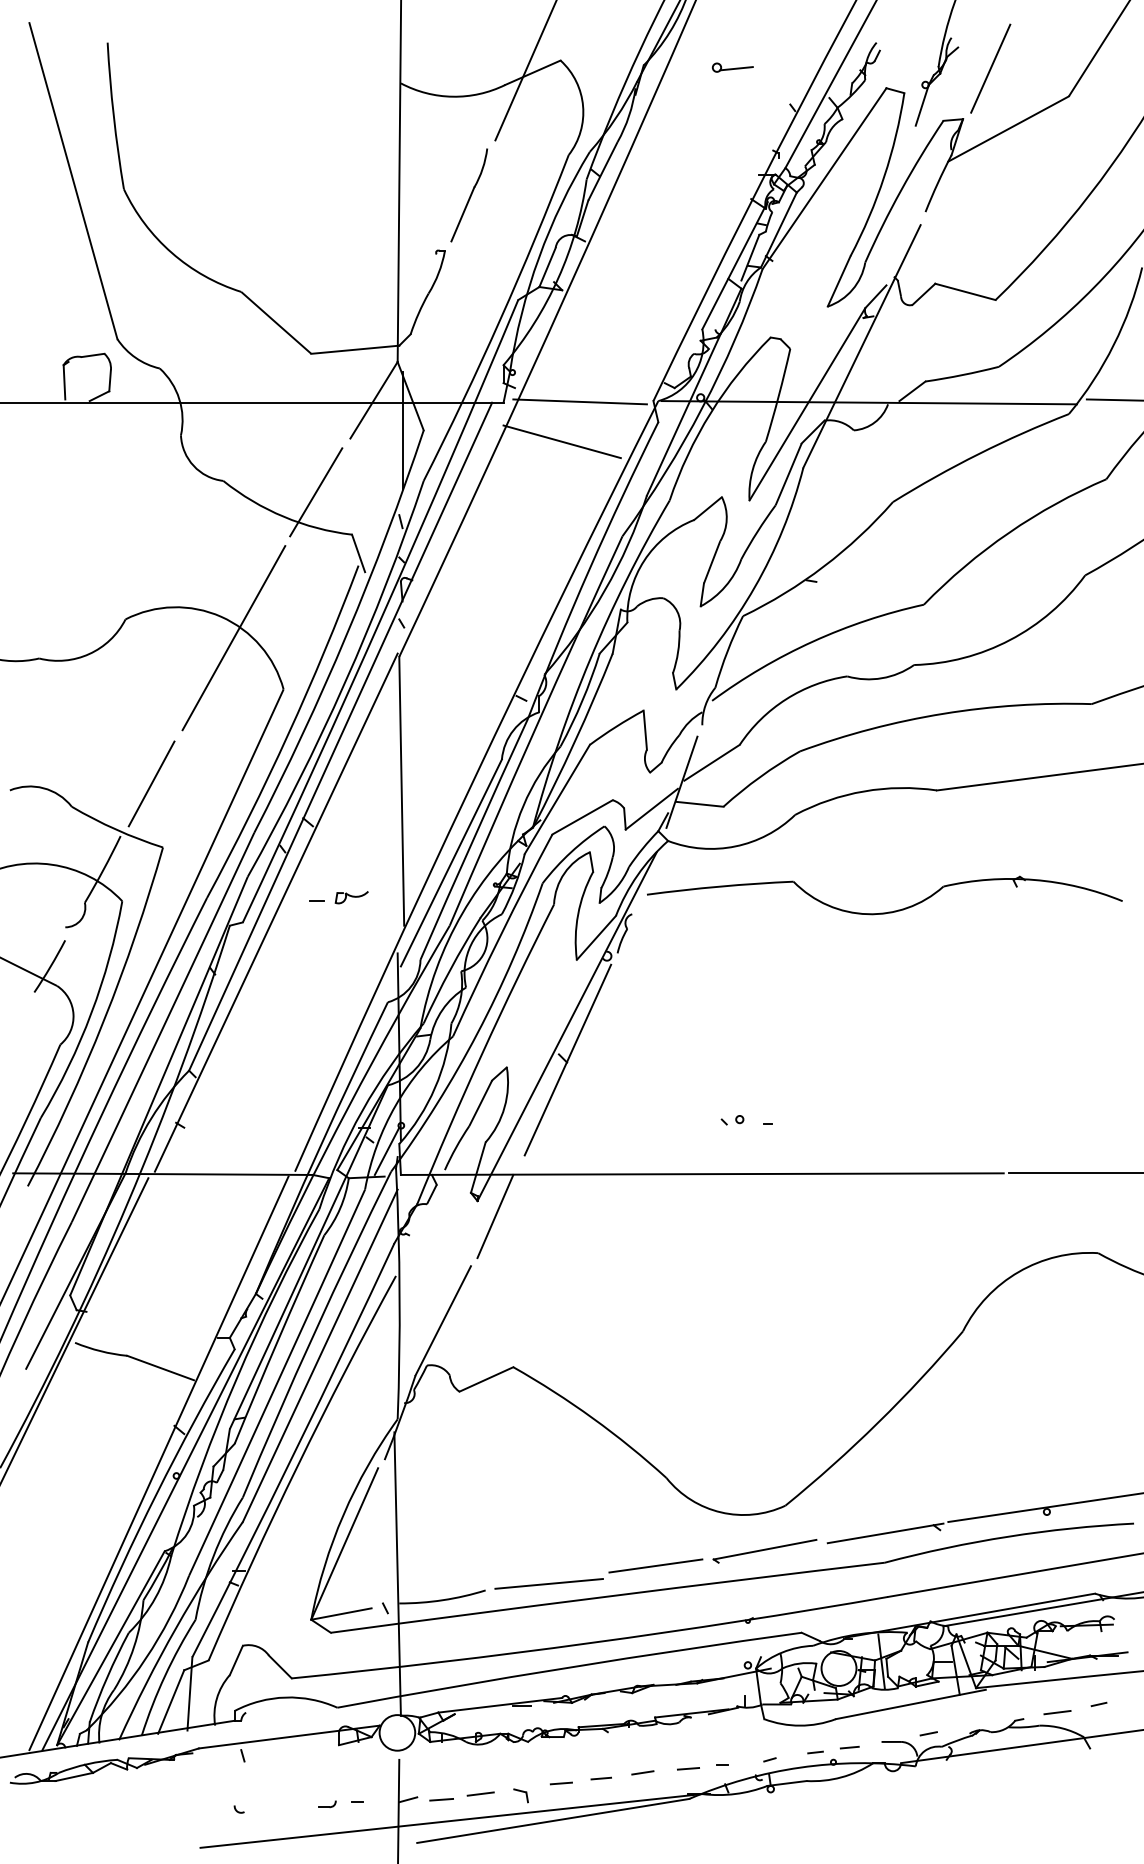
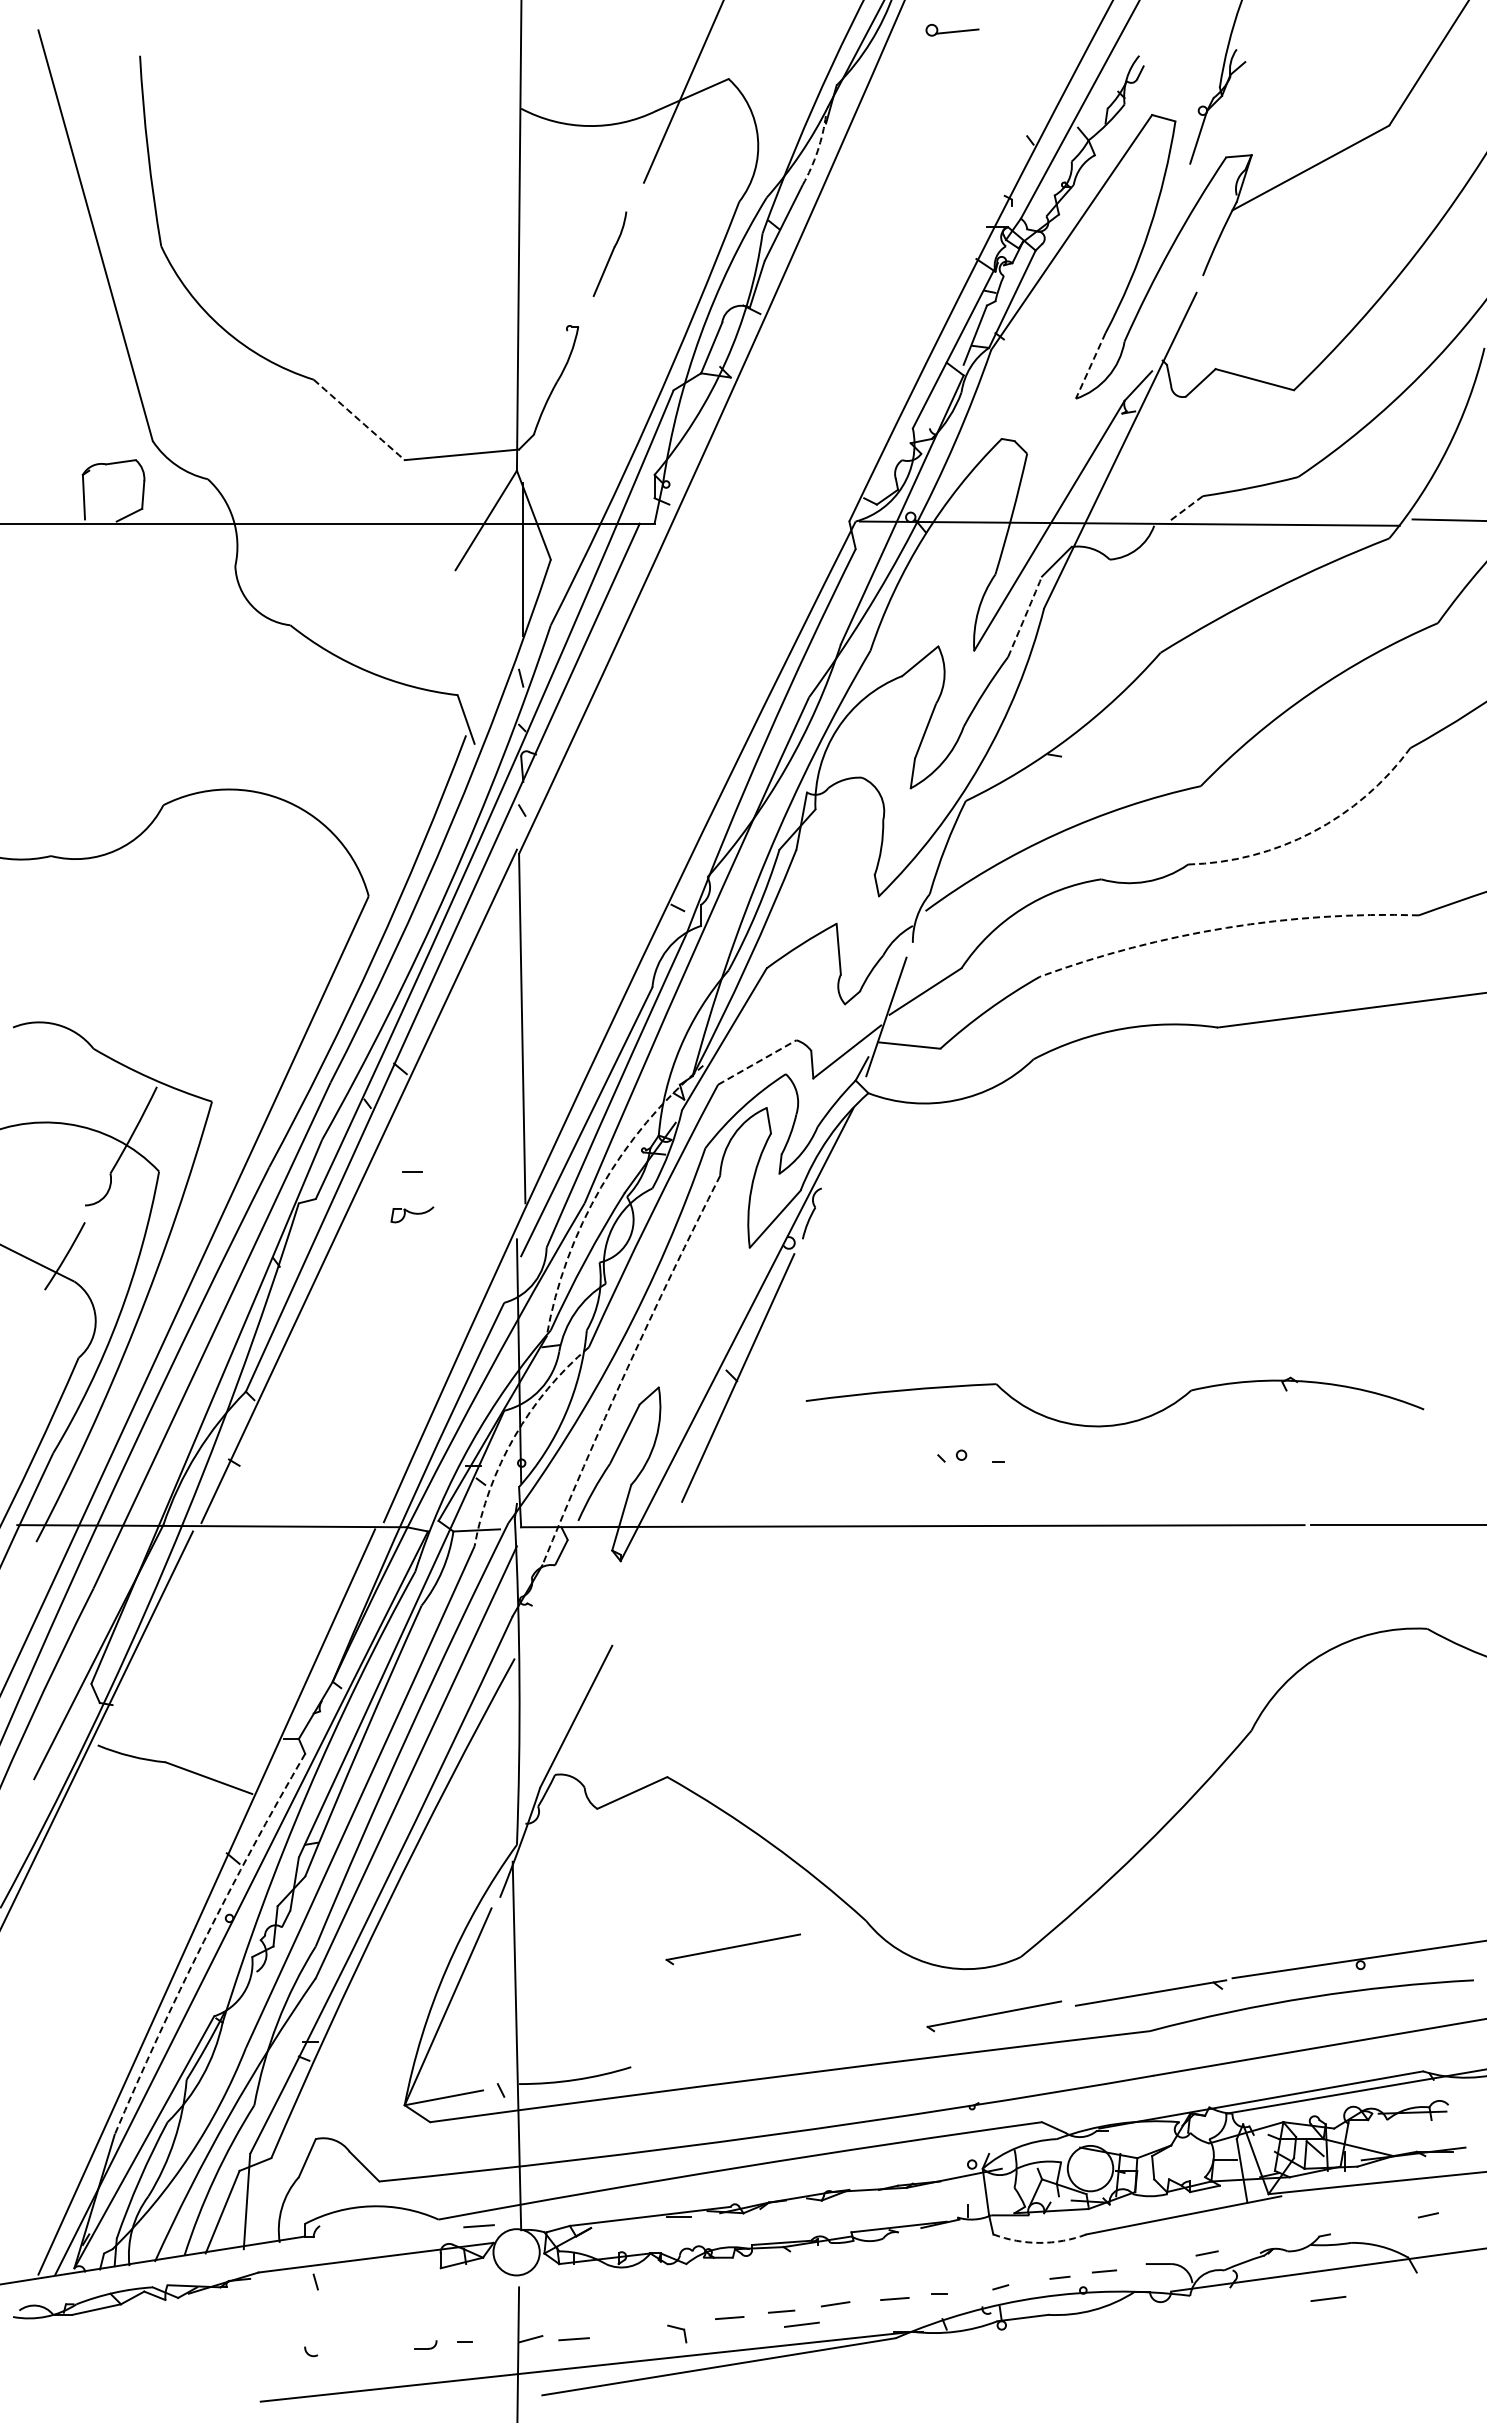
part: (732, 67) -> (952, 30), moved
line: (990, 68) -> (1287, 89), removed
arc: (628, 116) -> (817, 151), solid -> dashed
part: (468, 194) -> (609, 253), size x0.7
line: (839, 281) -> (1090, 366), solid -> dashed
arc: (276, 322) -> (359, 419), solid -> dashed
line: (912, 391) -> (1185, 509), solid -> dashed
line: (579, 401) -> (753, 522), removed
line: (561, 441) -> (730, 574), removed
arc: (788, 474) -> (1025, 616), solid -> dashed
line: (315, 491) -> (410, 639), removed
line: (233, 638) -> (303, 829), removed
arc: (1009, 640) -> (1312, 832), solid -> dashed
arc: (943, 713) -> (1226, 927), solid -> dashed
line: (151, 784) -> (196, 1019), removed
line: (582, 817) -> (757, 1062), solid -> dashed
part: (351, 897) -> (412, 1214), moved
part: (887, 911) -> (1118, 1423), moved
arc: (462, 913) -> (601, 1187), solid -> dashed
arc: (482, 1052) -> (627, 1368), solid -> dashed
arc: (395, 1105) -> (514, 1436), solid -> dashed
line: (387, 1151) -> (503, 1496), removed
line: (495, 1216) -> (643, 1581), removed
arc: (156, 1493) -> (203, 1941), solid -> dashed
part: (563, 1499) -> (732, 1949), added
line: (655, 1565) -> (852, 2034), removed
line: (548, 1583) -> (713, 2058), removed
line: (881, 1661) -> (1145, 2159), removed
line: (1057, 1712) -> (1328, 2298), moved
line: (368, 1713) -> (478, 2226), added
arc: (799, 1725) -> (1039, 2242), solid -> dashed
line: (480, 1793) -> (801, 2324), moved

